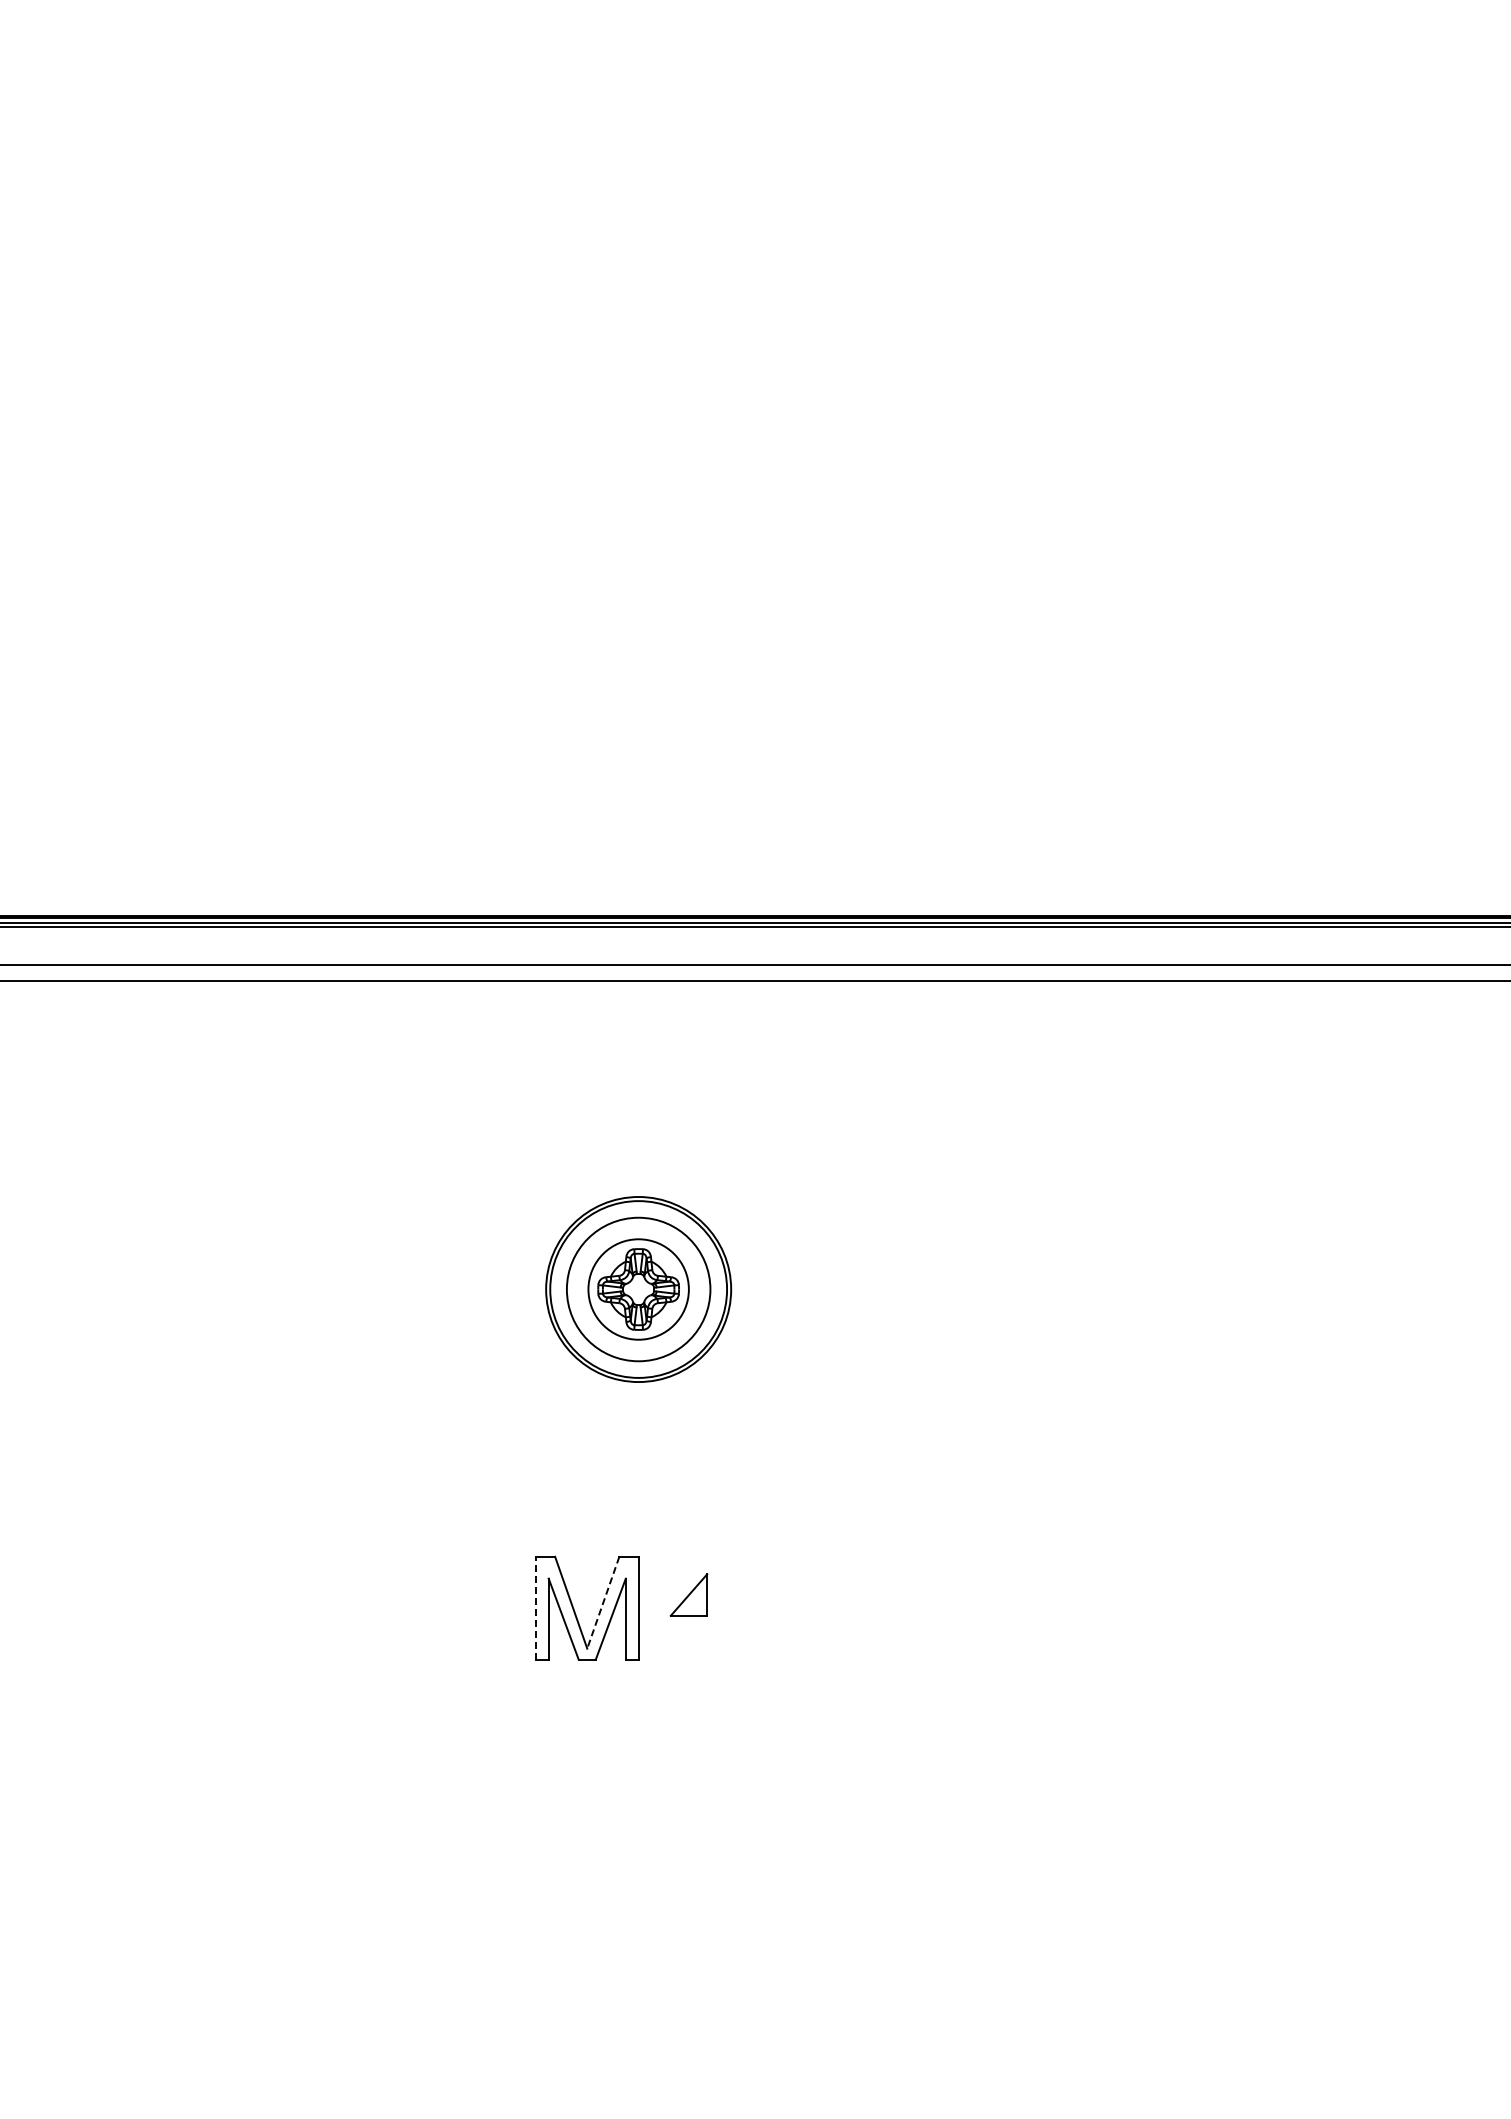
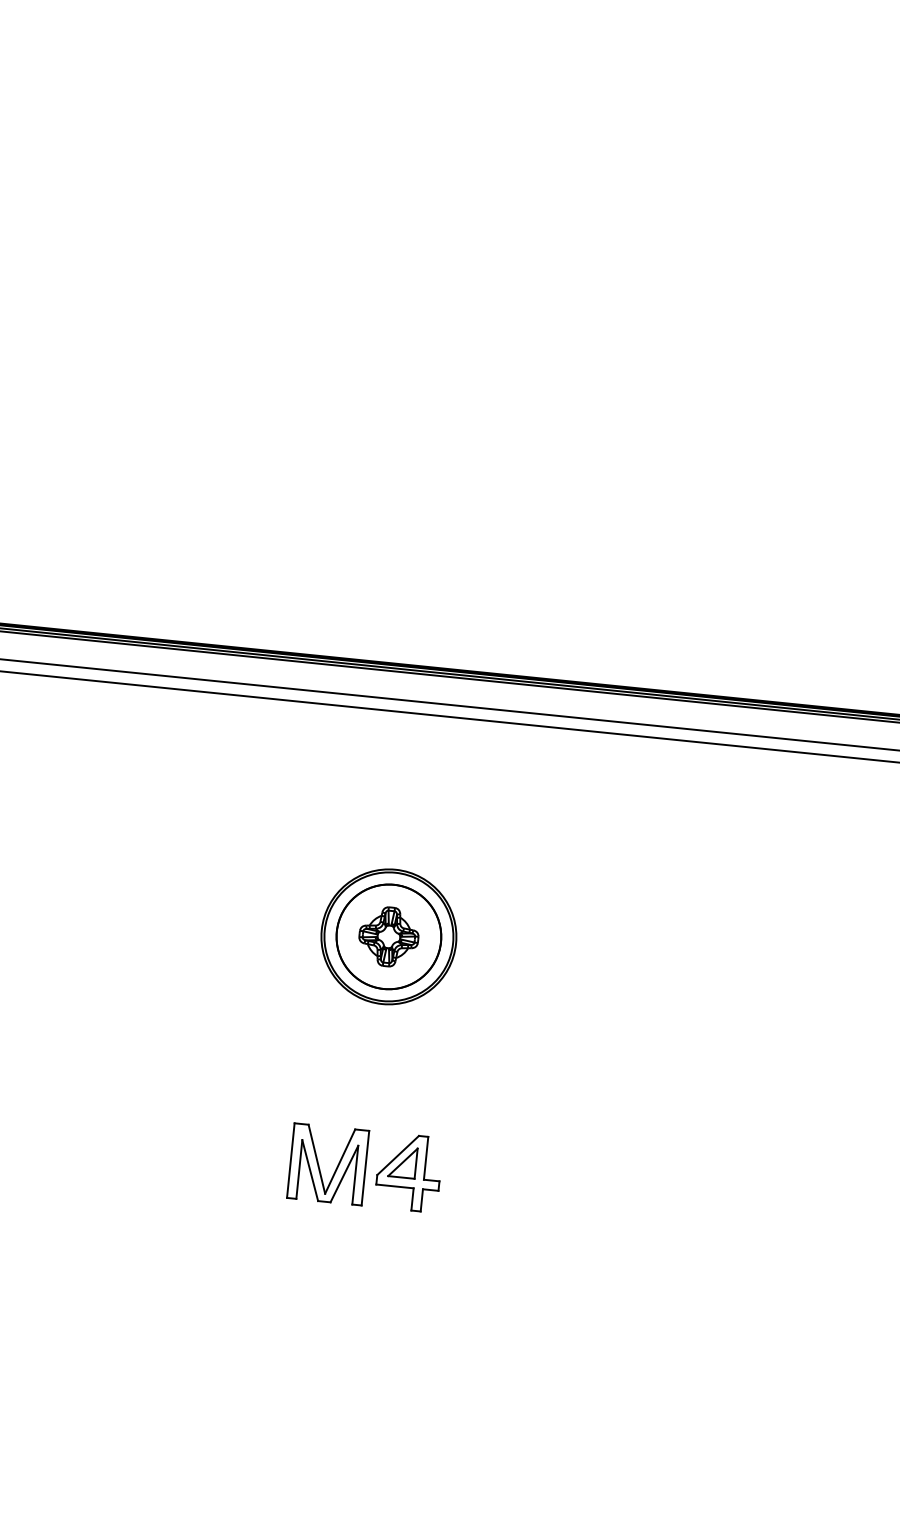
circle: (638, 1289) -> (388, 936), size x1.43
line: (603, 1602) -> (340, 1161), dashed -> solid
line: (535, 1607) -> (290, 1160), dashed -> solid
part: (697, 1607) -> (408, 1172), added

